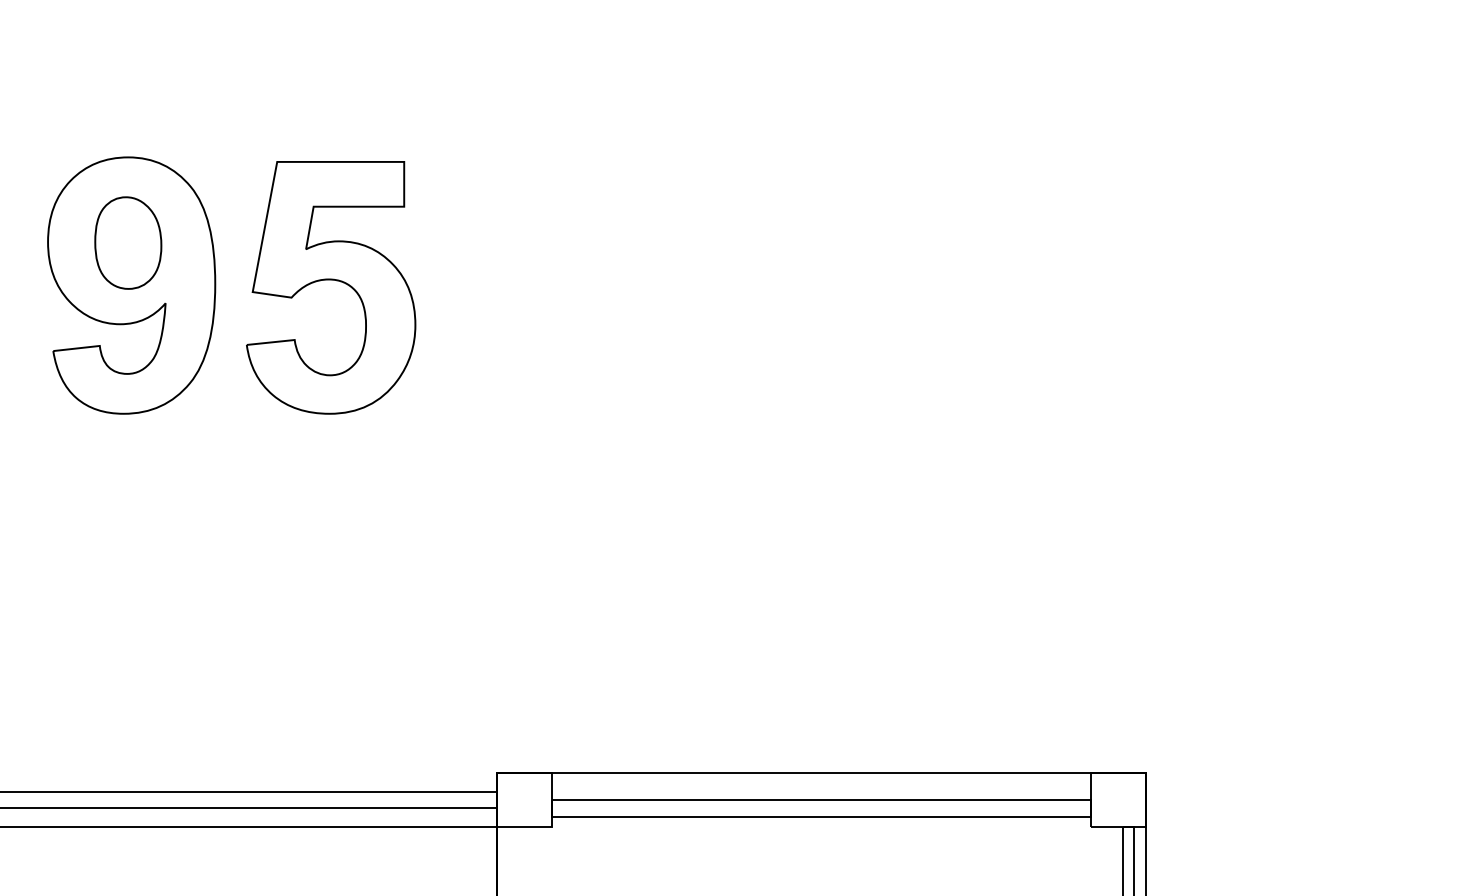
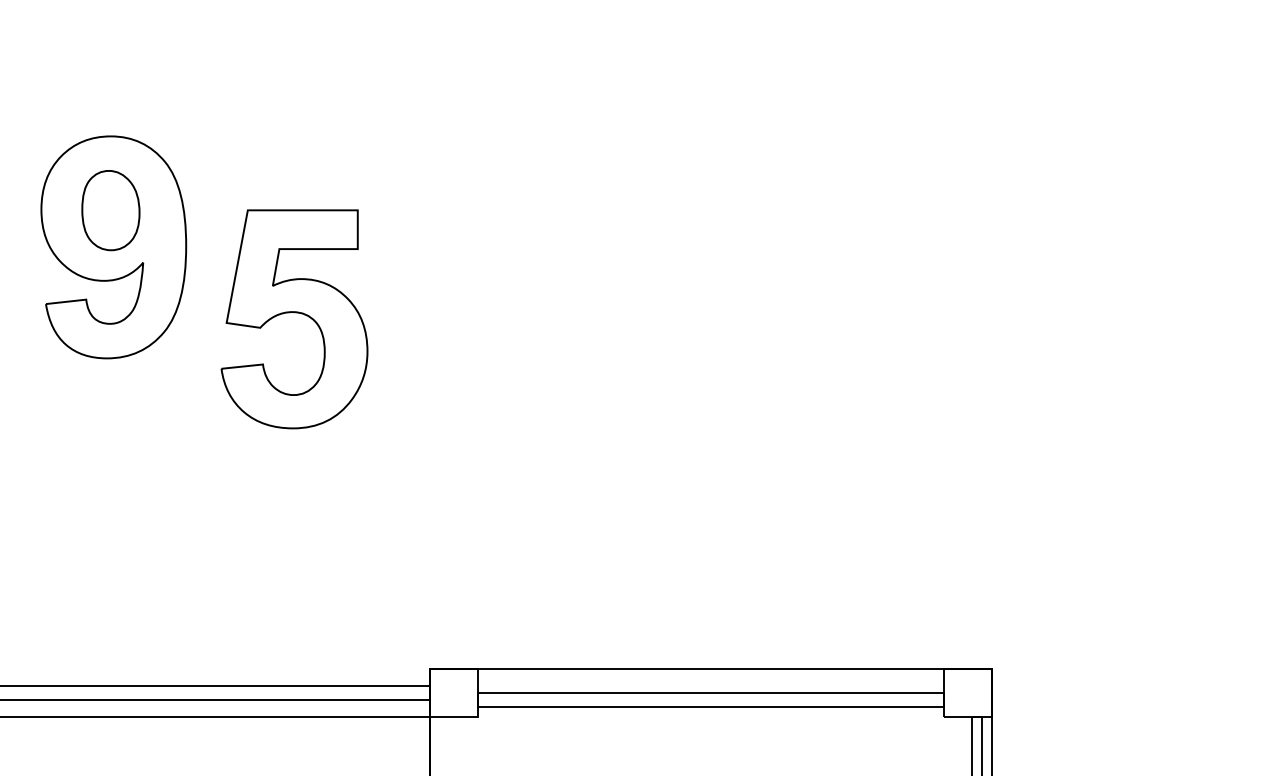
part: (332, 281) -> (295, 313), moved

